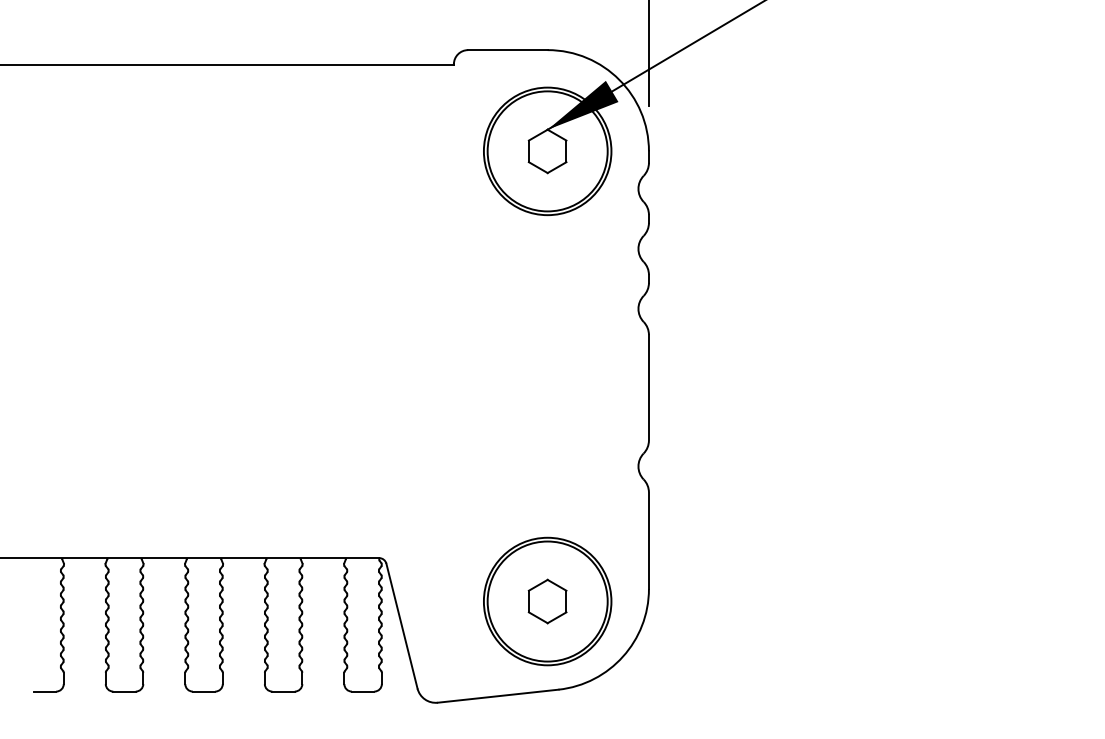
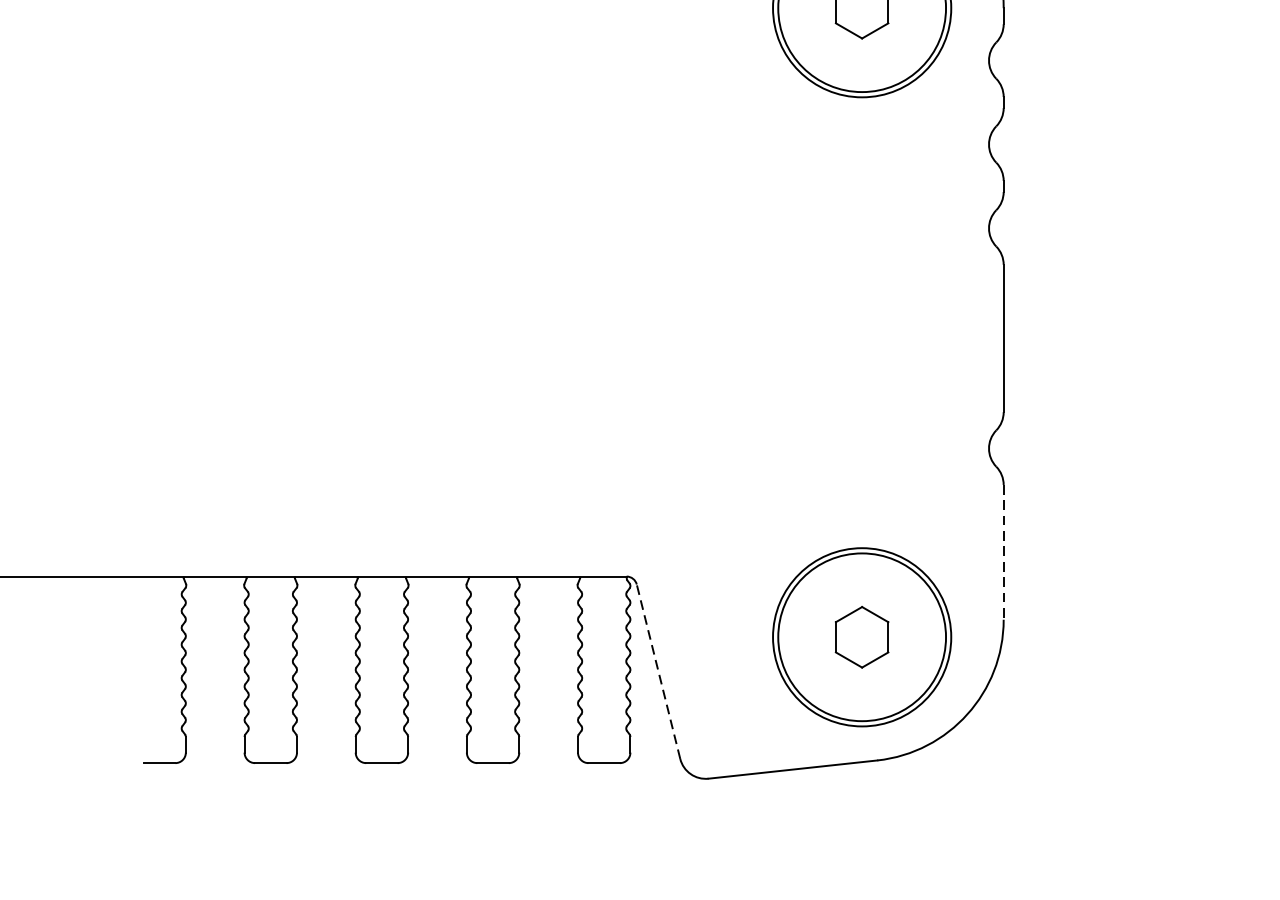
line: (648, 541) -> (1003, 553), solid -> dashed
line: (401, 625) -> (657, 670), solid -> dashed

